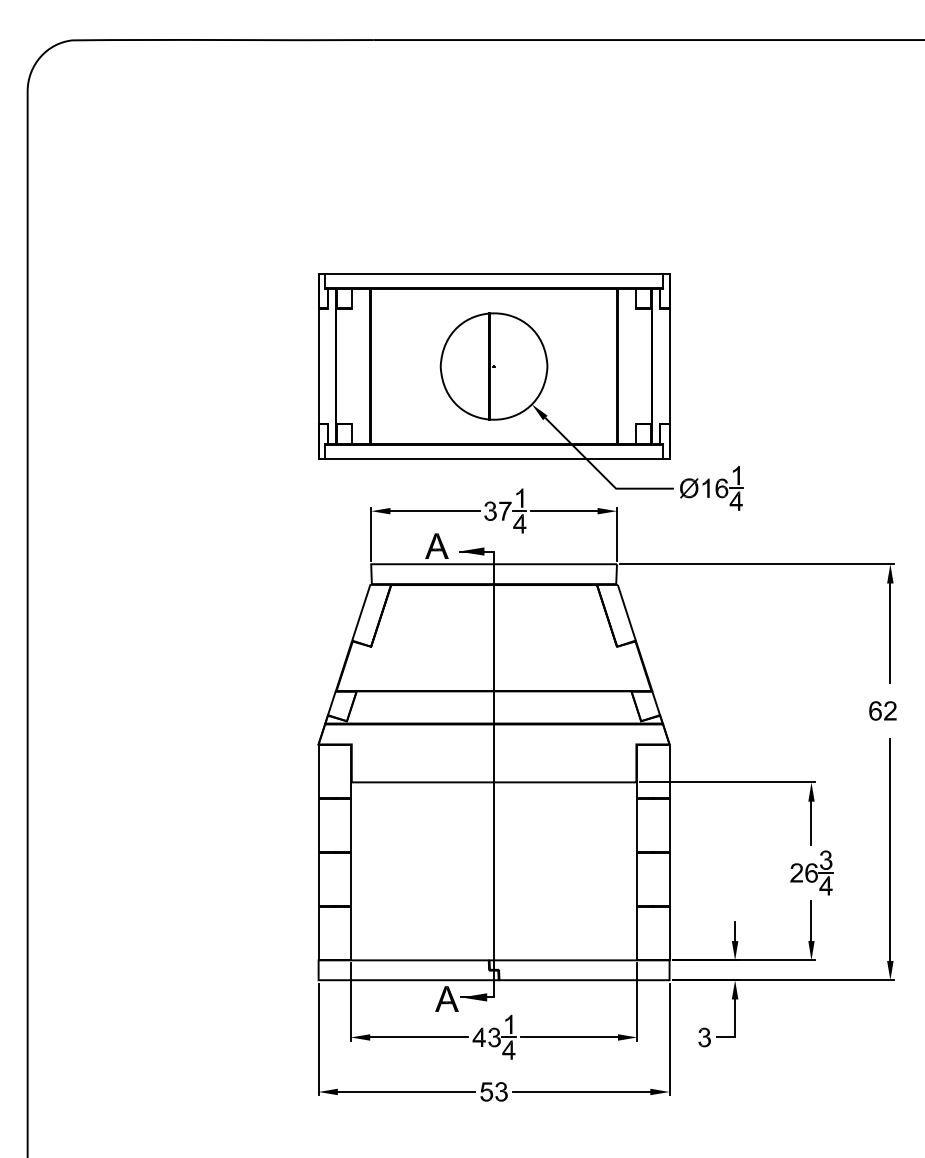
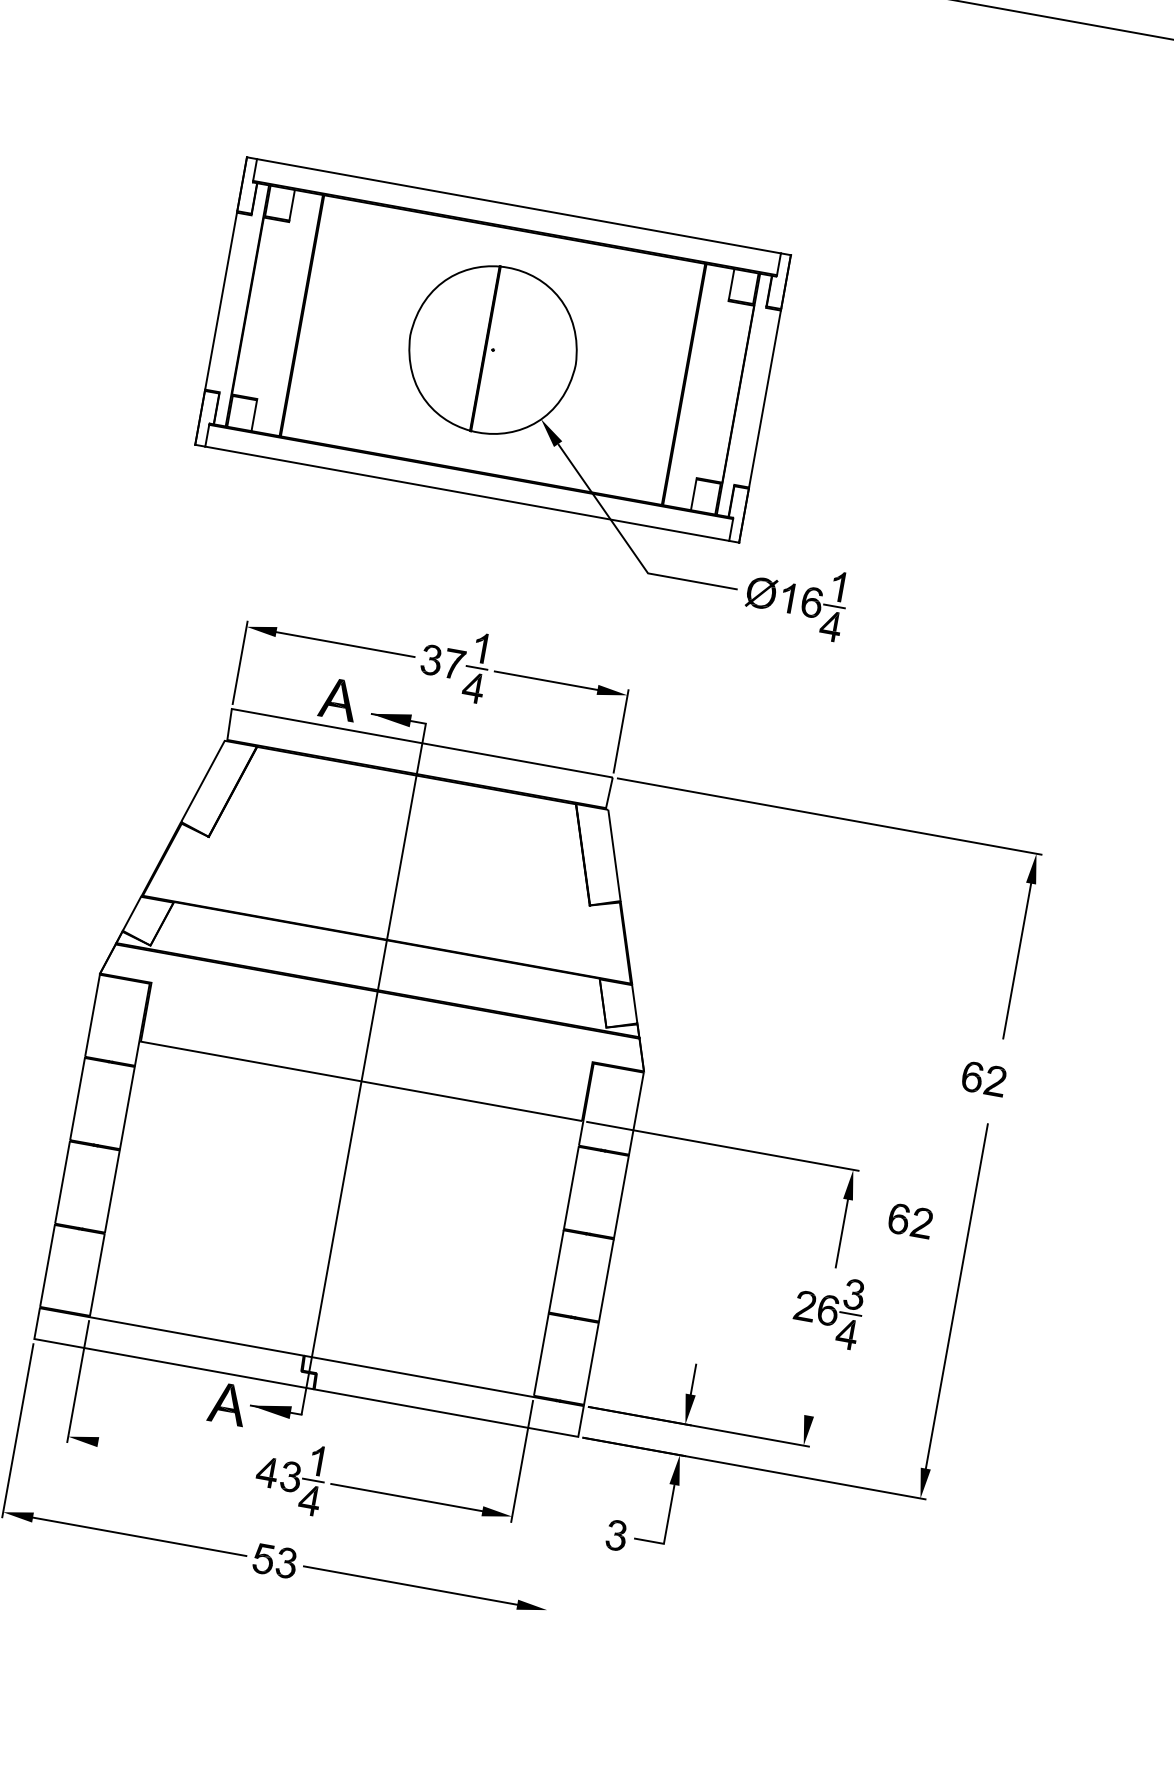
part: (530, 391) -> (542, 398), moved
part: (852, 807) -> (909, 1220), added
line: (811, 920) -> (814, 1383), removed
line: (418, 1037) -> (173, 1455), removed
line: (669, 1039) -> (561, 1528), removed

